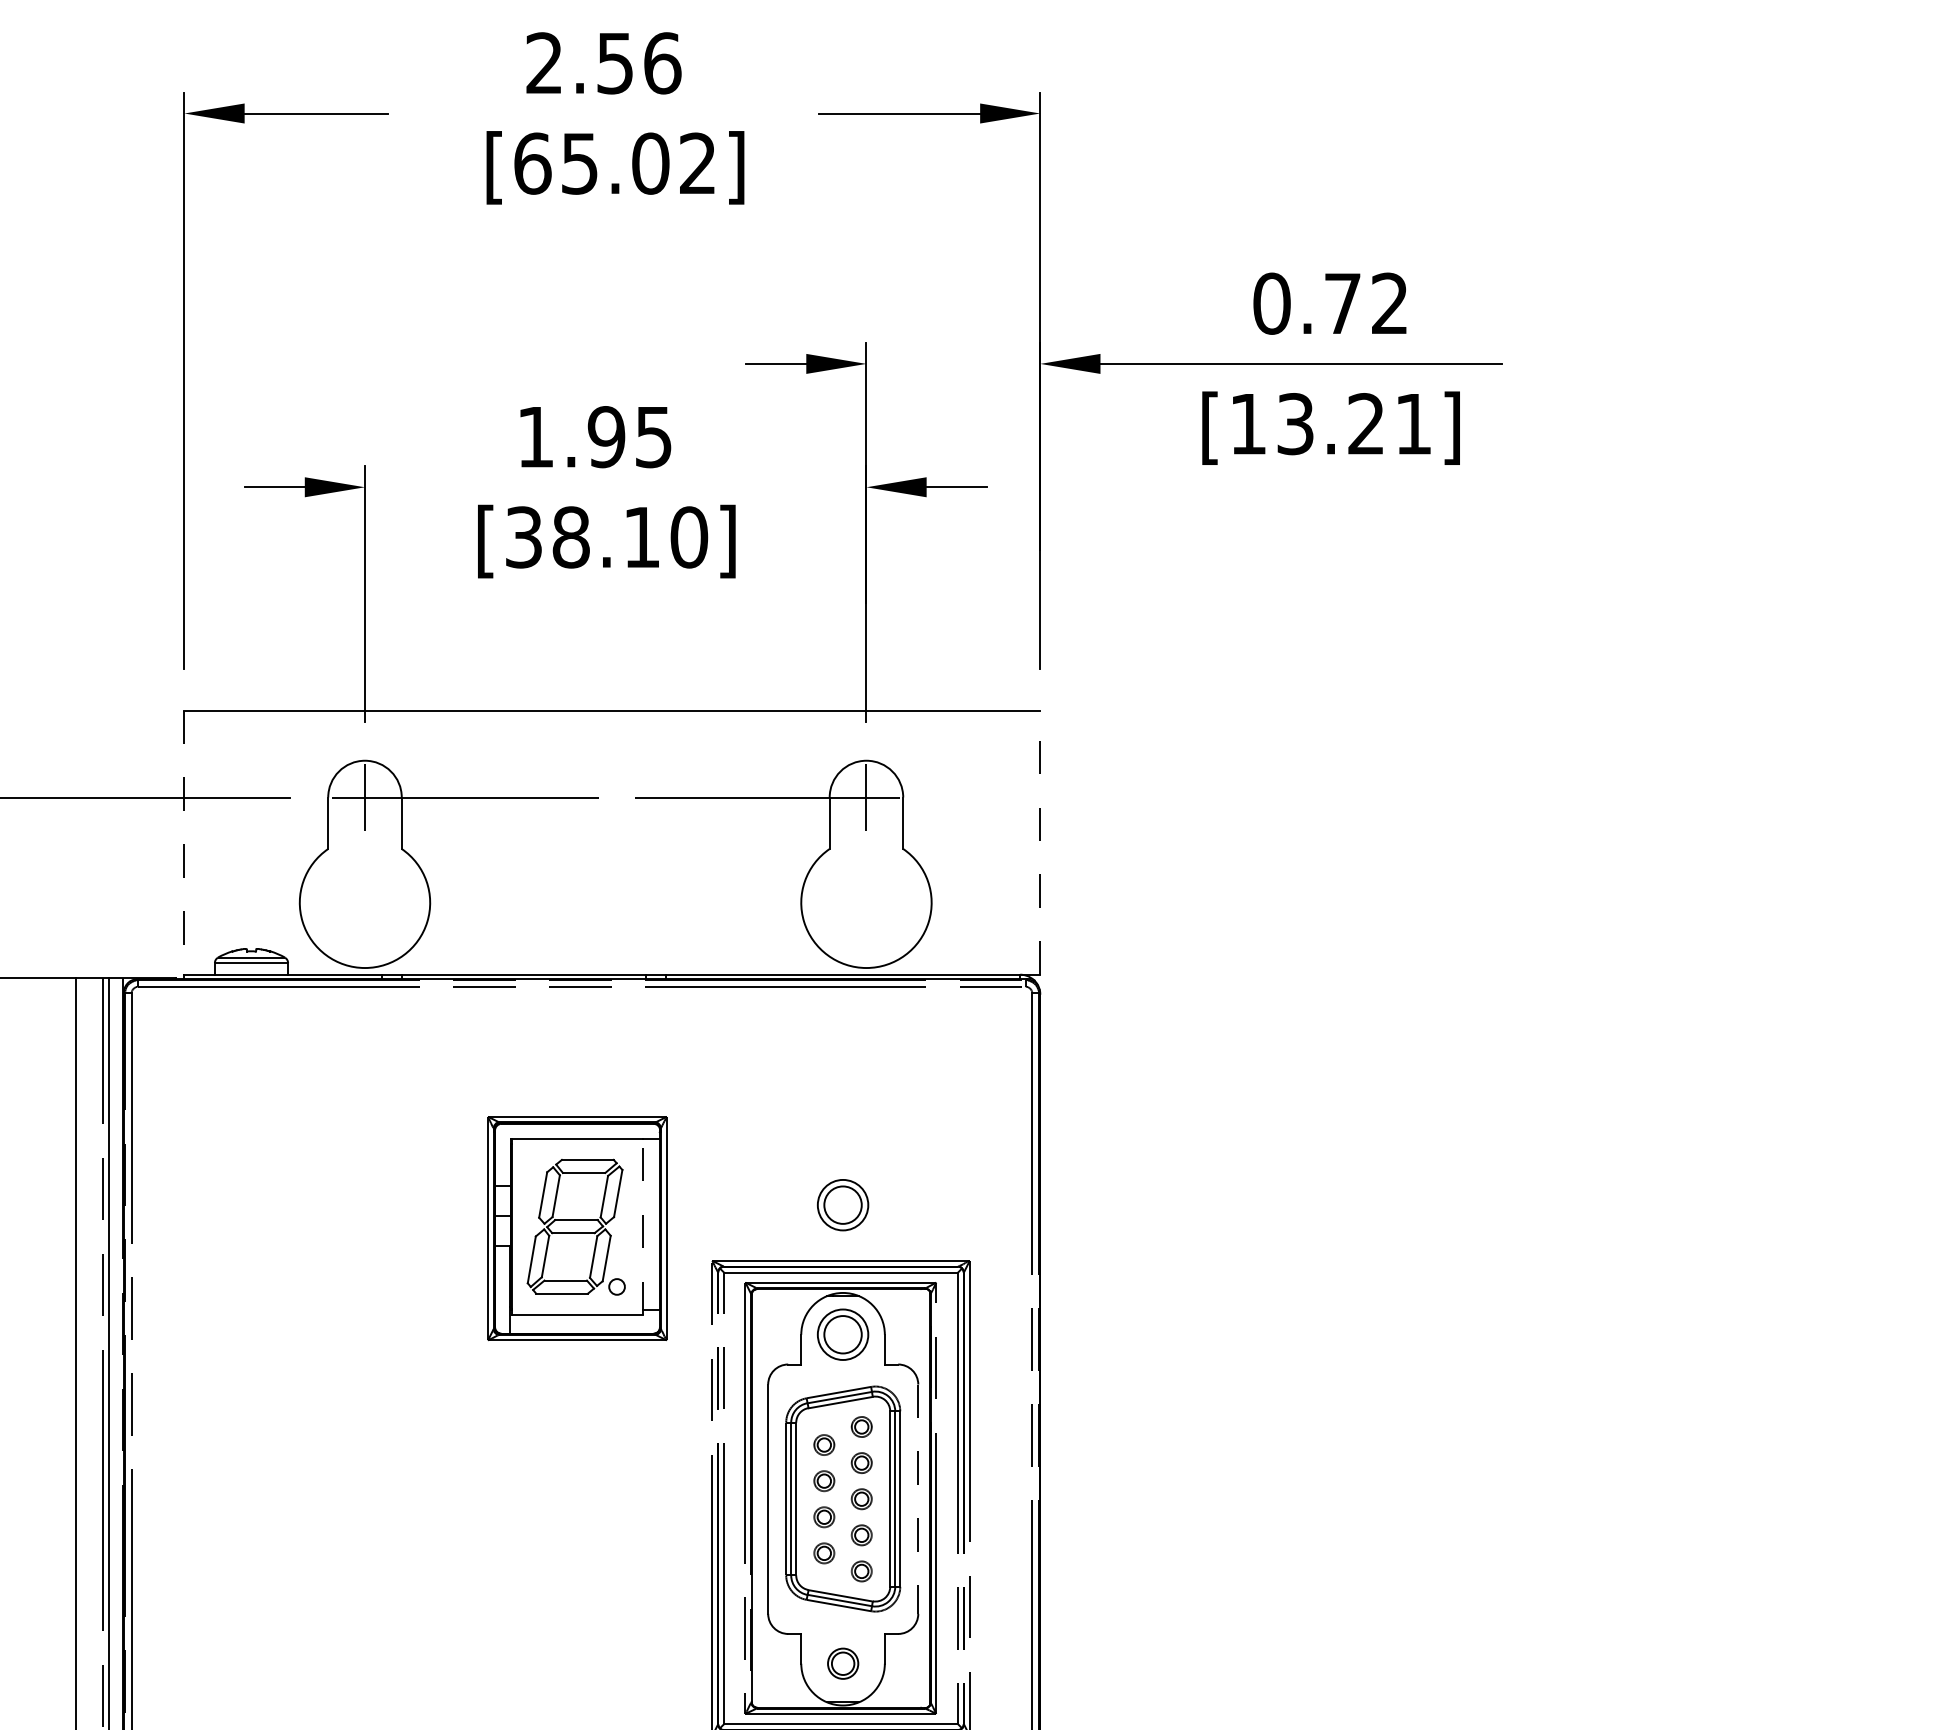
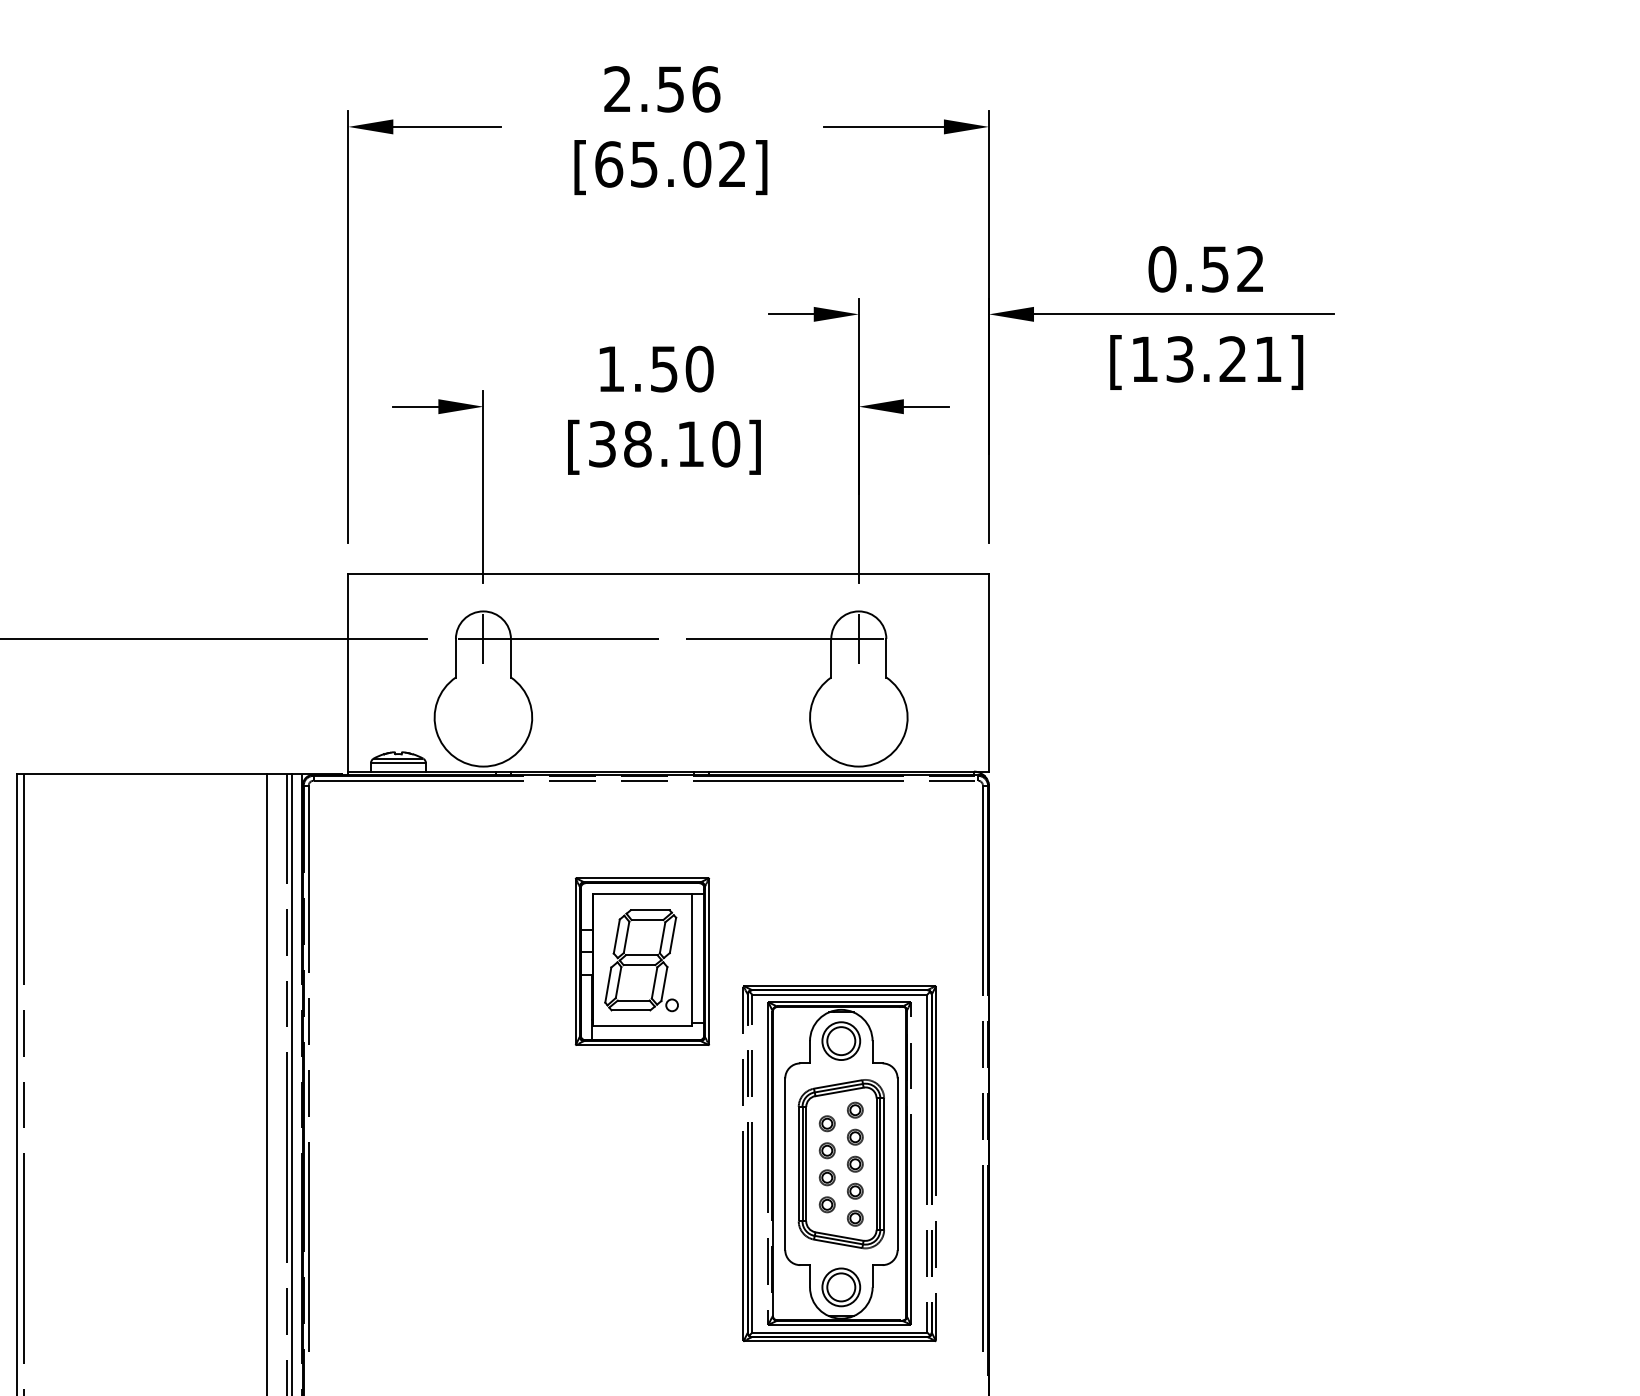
text: (1342, 303) -> (1215, 269), 0.72 -> 0.52
text: (629, 436) -> (681, 368), 1.95 -> 1.50
line: (184, 842) -> (348, 672), dashed -> solid
line: (1039, 842) -> (988, 672), dashed -> solid
part: (843, 1204) -> (841, 943), removed
line: (642, 1225) -> (691, 959), dashed -> solid
line: (918, 1499) -> (897, 1164), dashed -> solid
part: (843, 1663) -> (841, 1287), size x1.67

